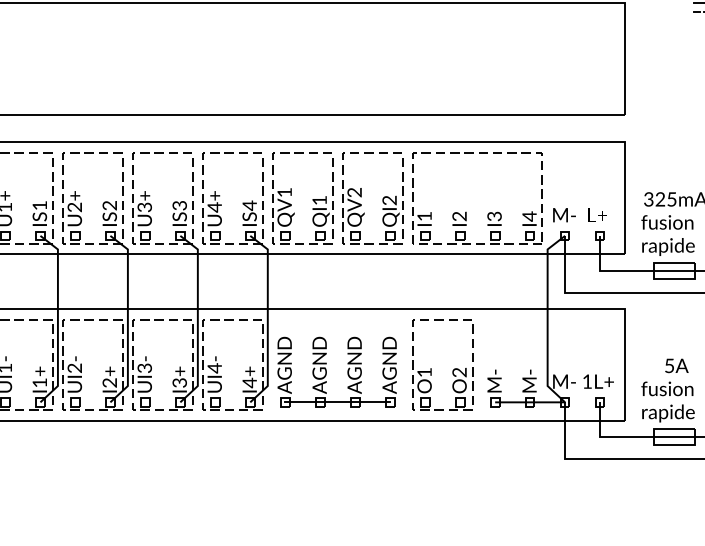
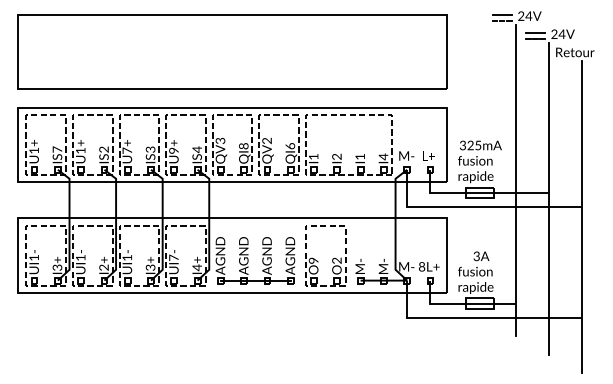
text: (284, 191) -> (220, 140), QV1 -> QV3
text: (319, 200) -> (243, 146), QI1 -> QI8
text: (389, 200) -> (290, 146), QI2 -> QI6
text: (39, 205) -> (57, 149), IS1 -> IS7
text: (74, 206) -> (80, 150), U2+ -> U1+
text: (145, 206) -> (127, 150), U3+ -> U7+
text: (214, 206) -> (173, 150), U4+ -> U9+
text: (493, 215) -> (359, 156), I3 -> I1
text: (669, 364) -> (476, 255), 5A -> 3A
text: (74, 367) -> (80, 257), UI2- -> UI1-
text: (145, 367) -> (127, 257), UI3- -> UI1-
text: (214, 367) -> (173, 257), UI4- -> UI7-
text: (424, 372) -> (313, 260), O1 -> O9
text: (588, 381) -> (422, 266), 1L+ -> 8L+
text: (39, 382) -> (57, 267), I1+ -> I3+

